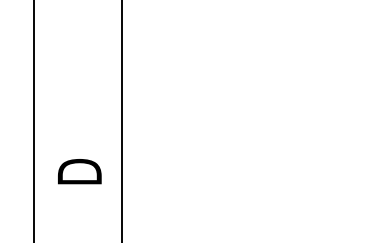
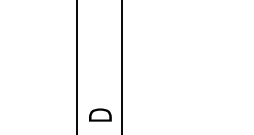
text: (79, 170) -> (100, 114), moved

